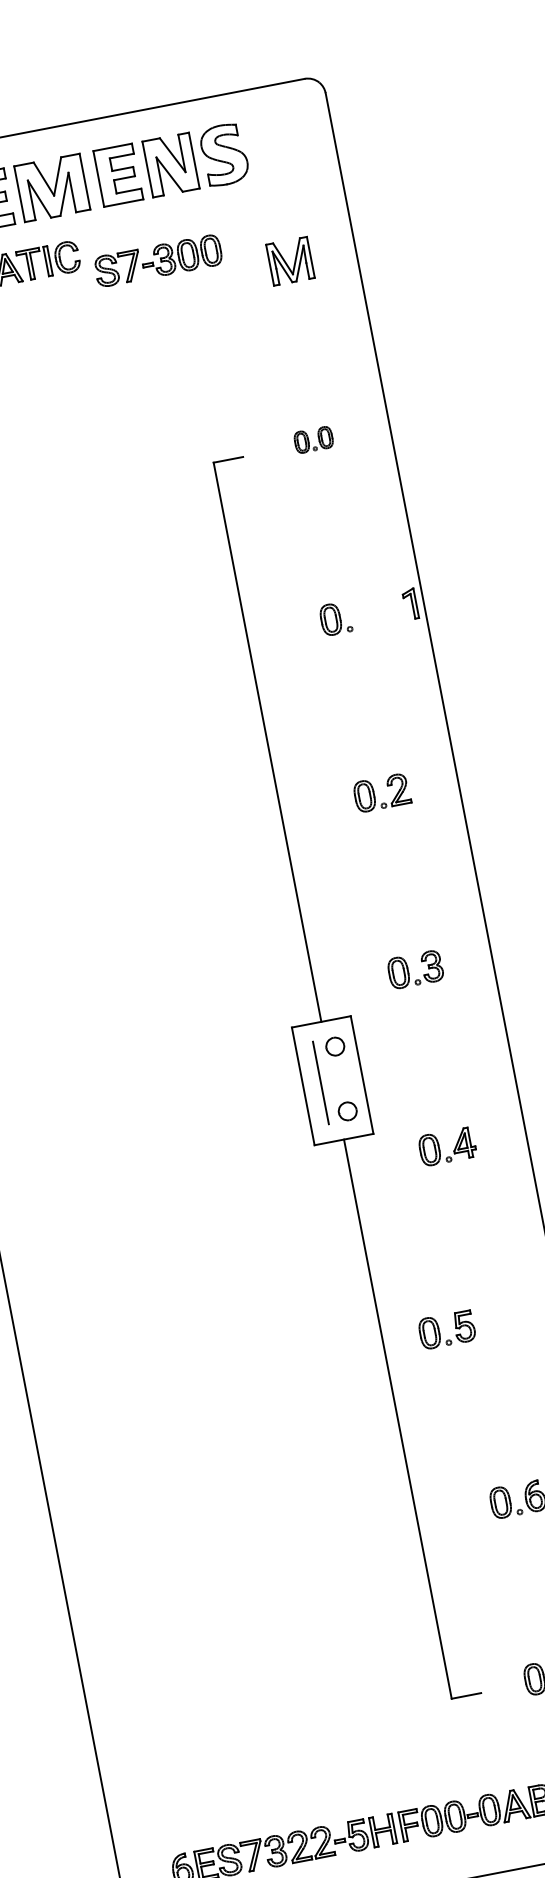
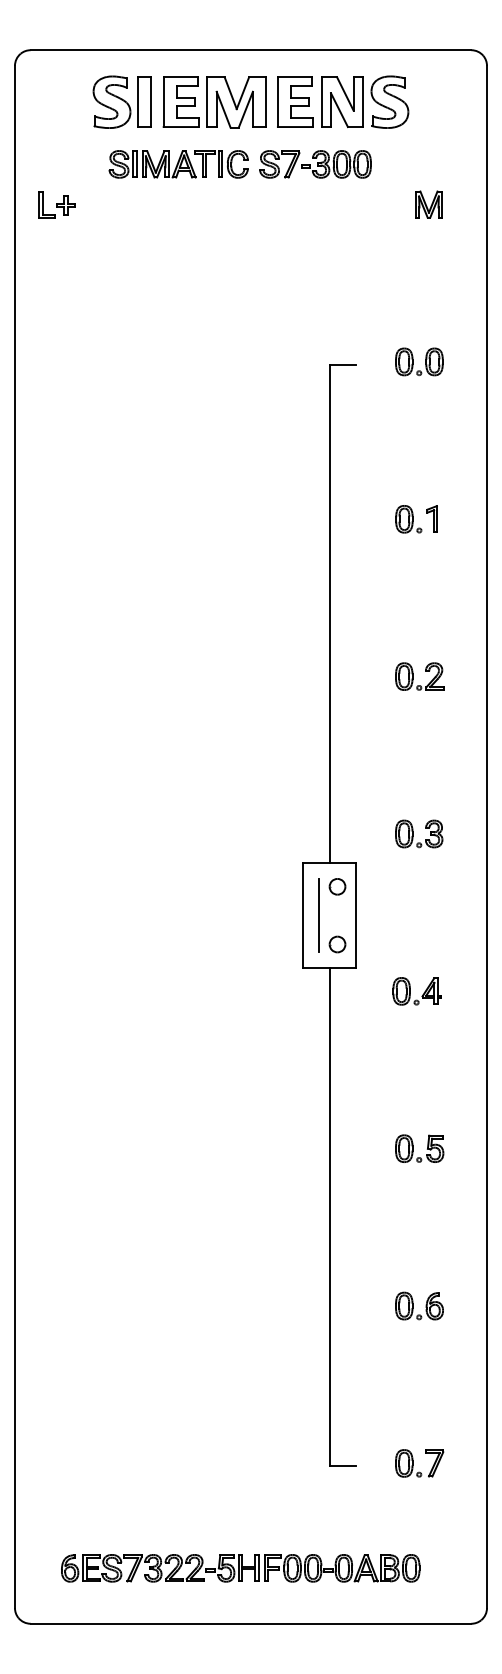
part: (158, 261) -> (315, 164), moved
part: (289, 261) -> (428, 204), size x0.71
part: (313, 439) -> (419, 361), size x1.43
part: (409, 603) -> (431, 518), moved
part: (446, 1329) -> (419, 1148), moved

